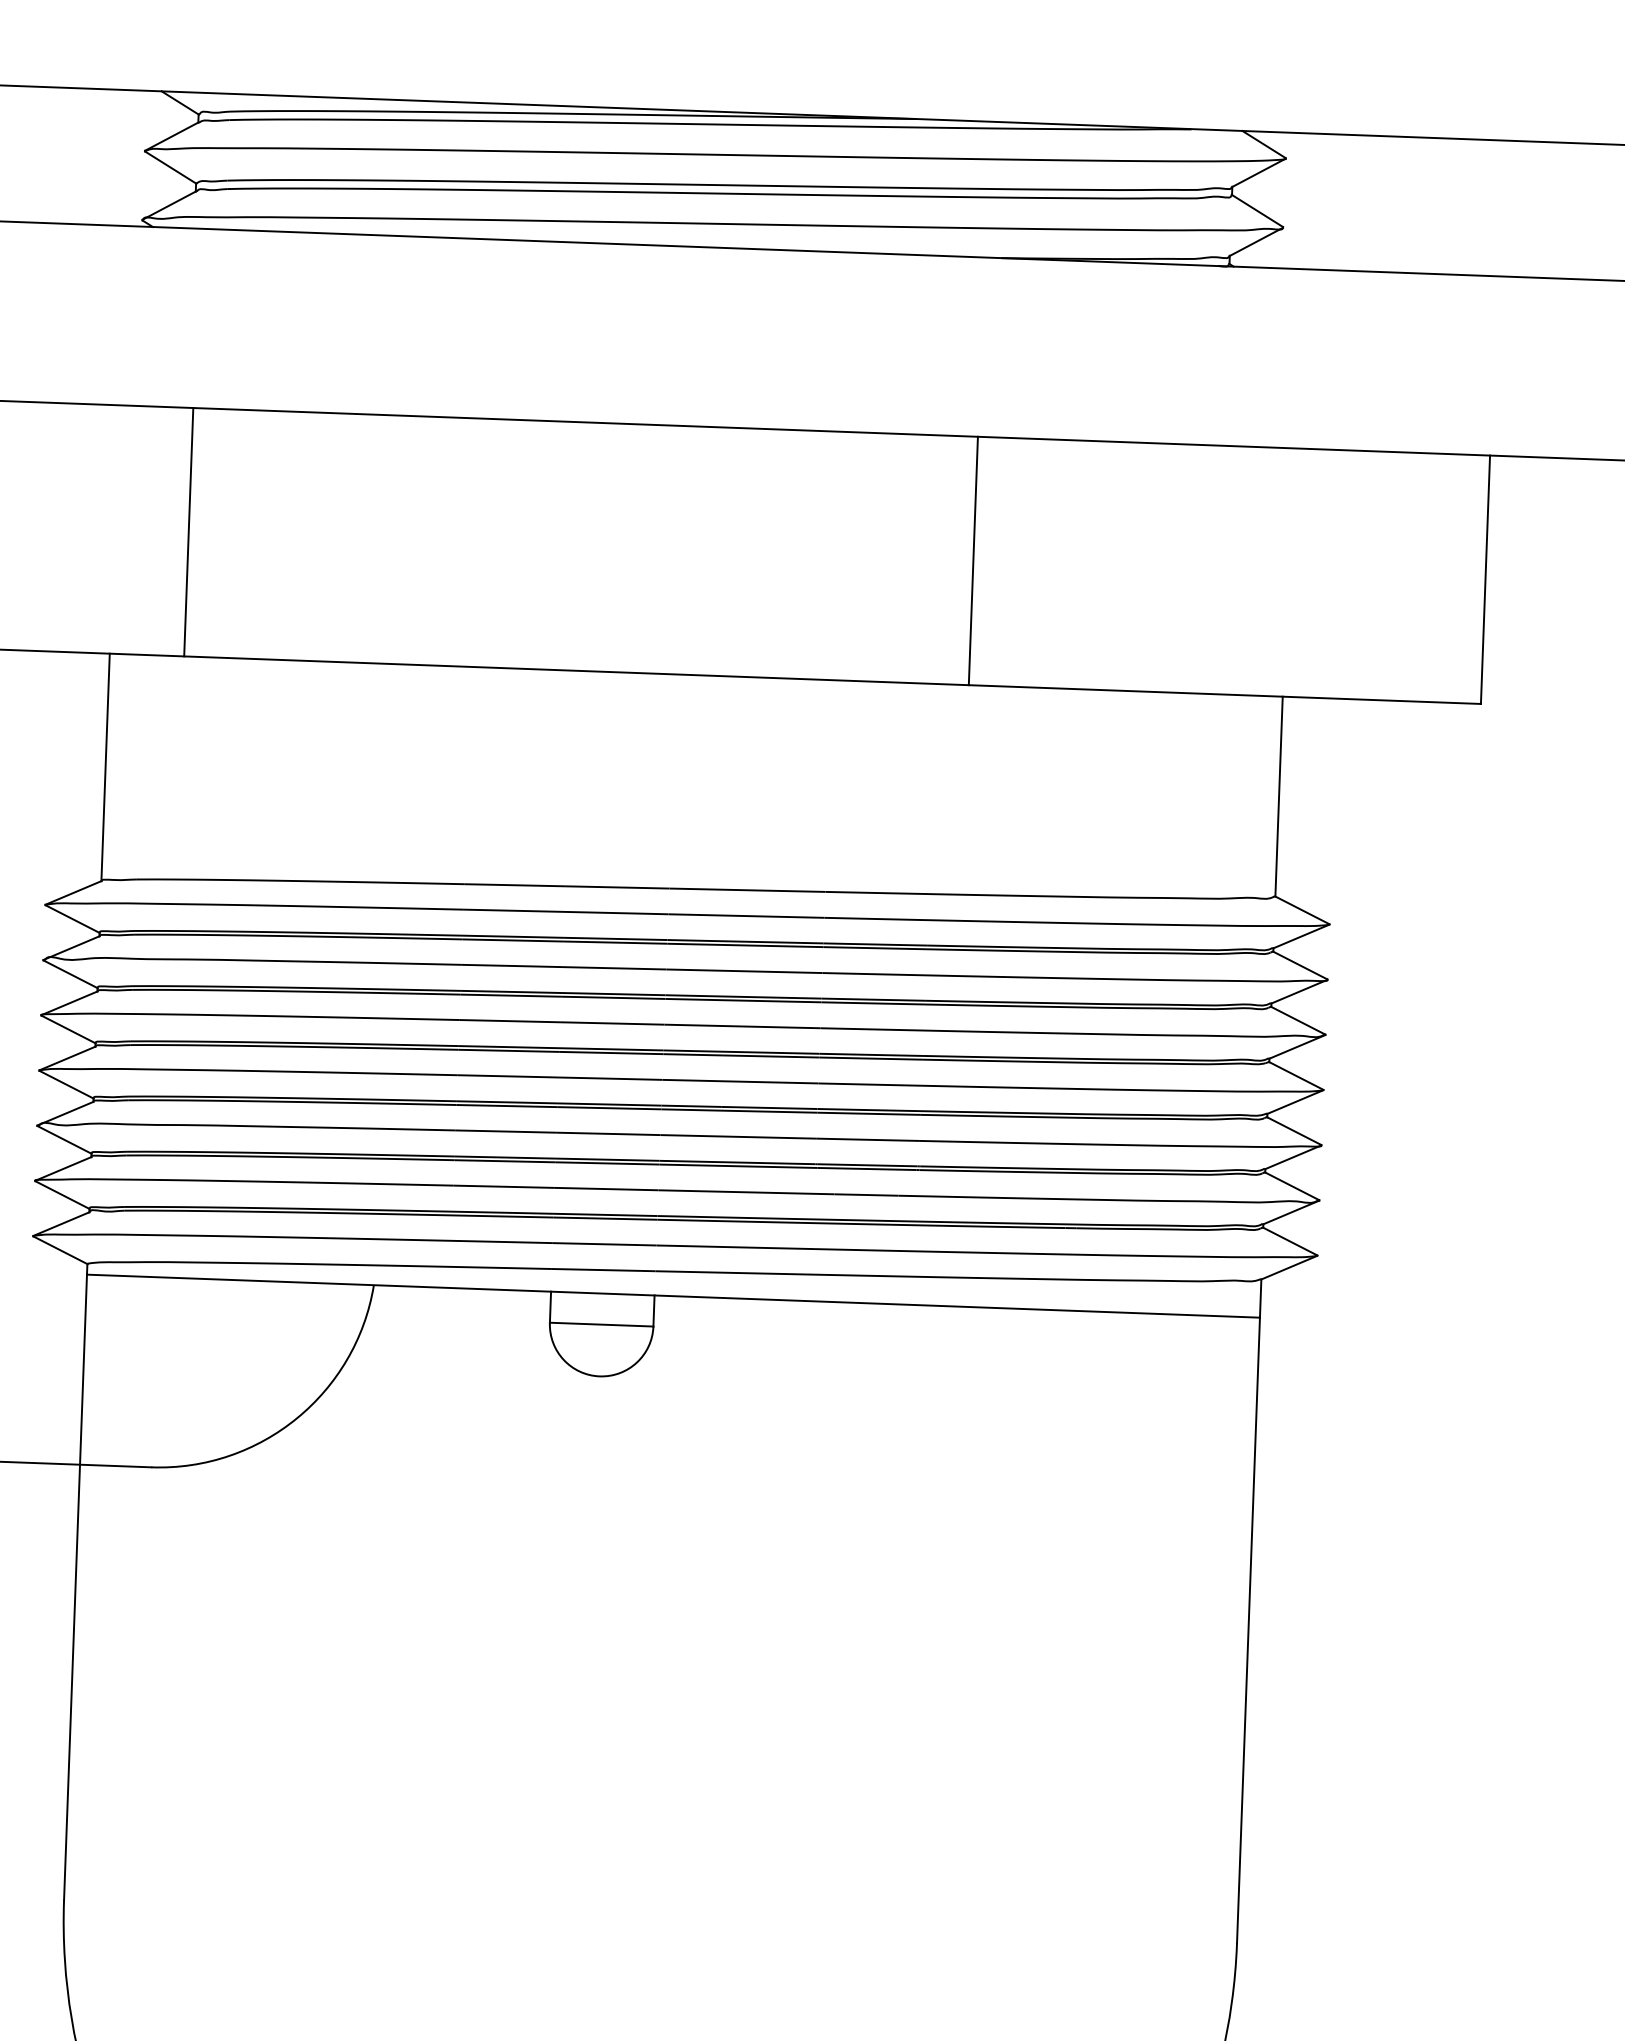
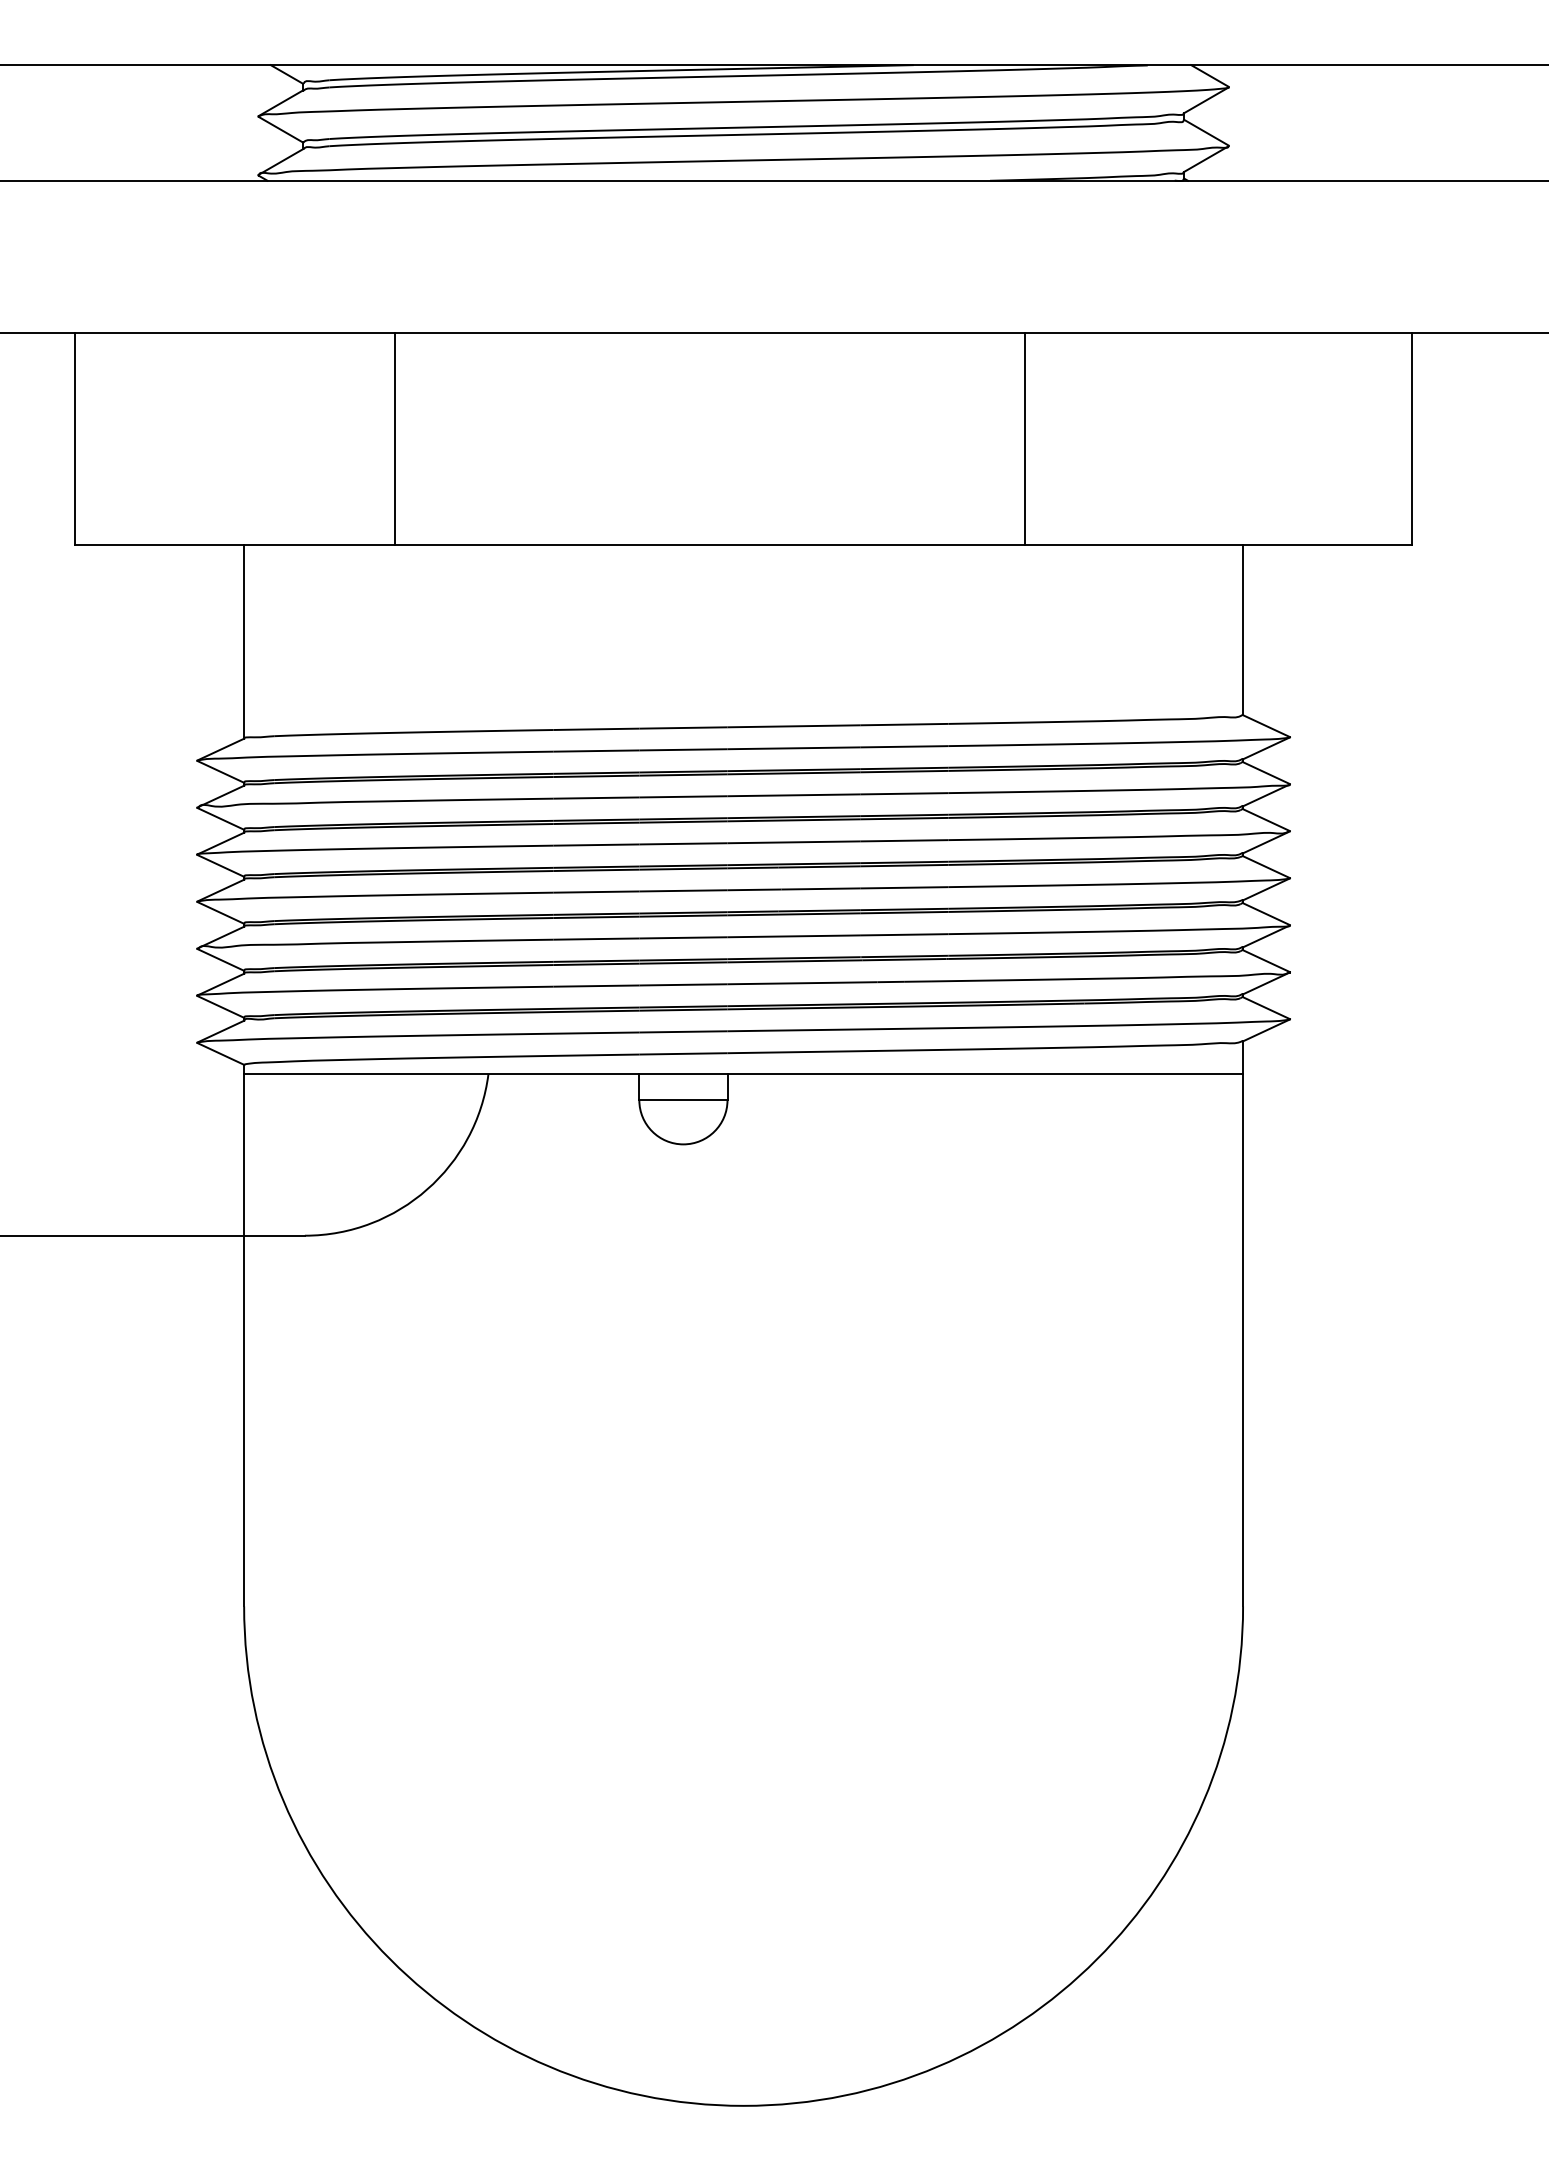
line: (188, 532) -> (394, 439), moved
line: (973, 561) -> (1024, 439), moved

